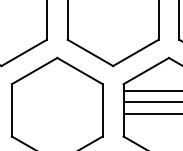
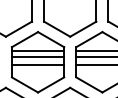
line: (56, 91) -> (37, 51), added
line: (56, 102) -> (37, 57), added
line: (56, 114) -> (37, 64), added

